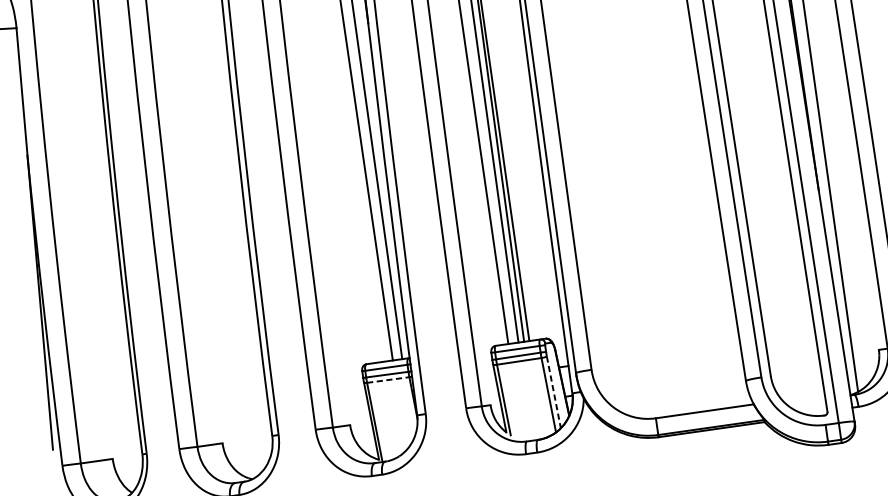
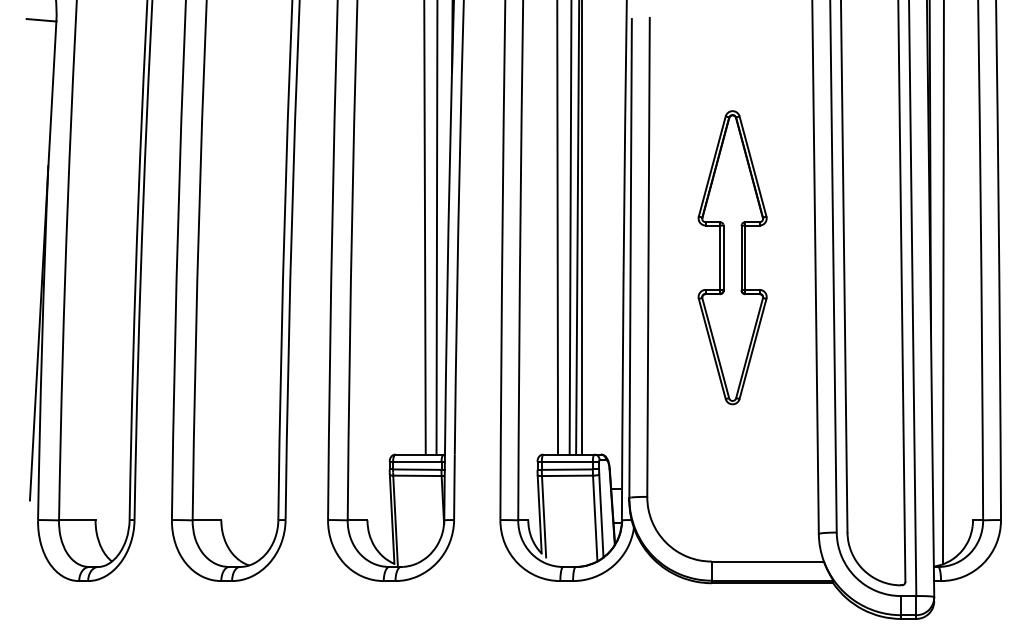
part: (636, 150) -> (732, 257), added
line: (388, 379) -> (417, 475), dashed -> solid
line: (554, 392) -> (601, 516), dashed -> solid

